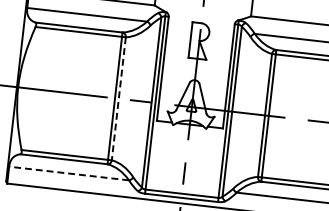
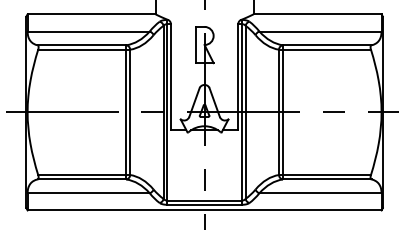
line: (119, 98) -> (130, 112), dashed -> solid
line: (68, 173) -> (88, 193), dashed -> solid

